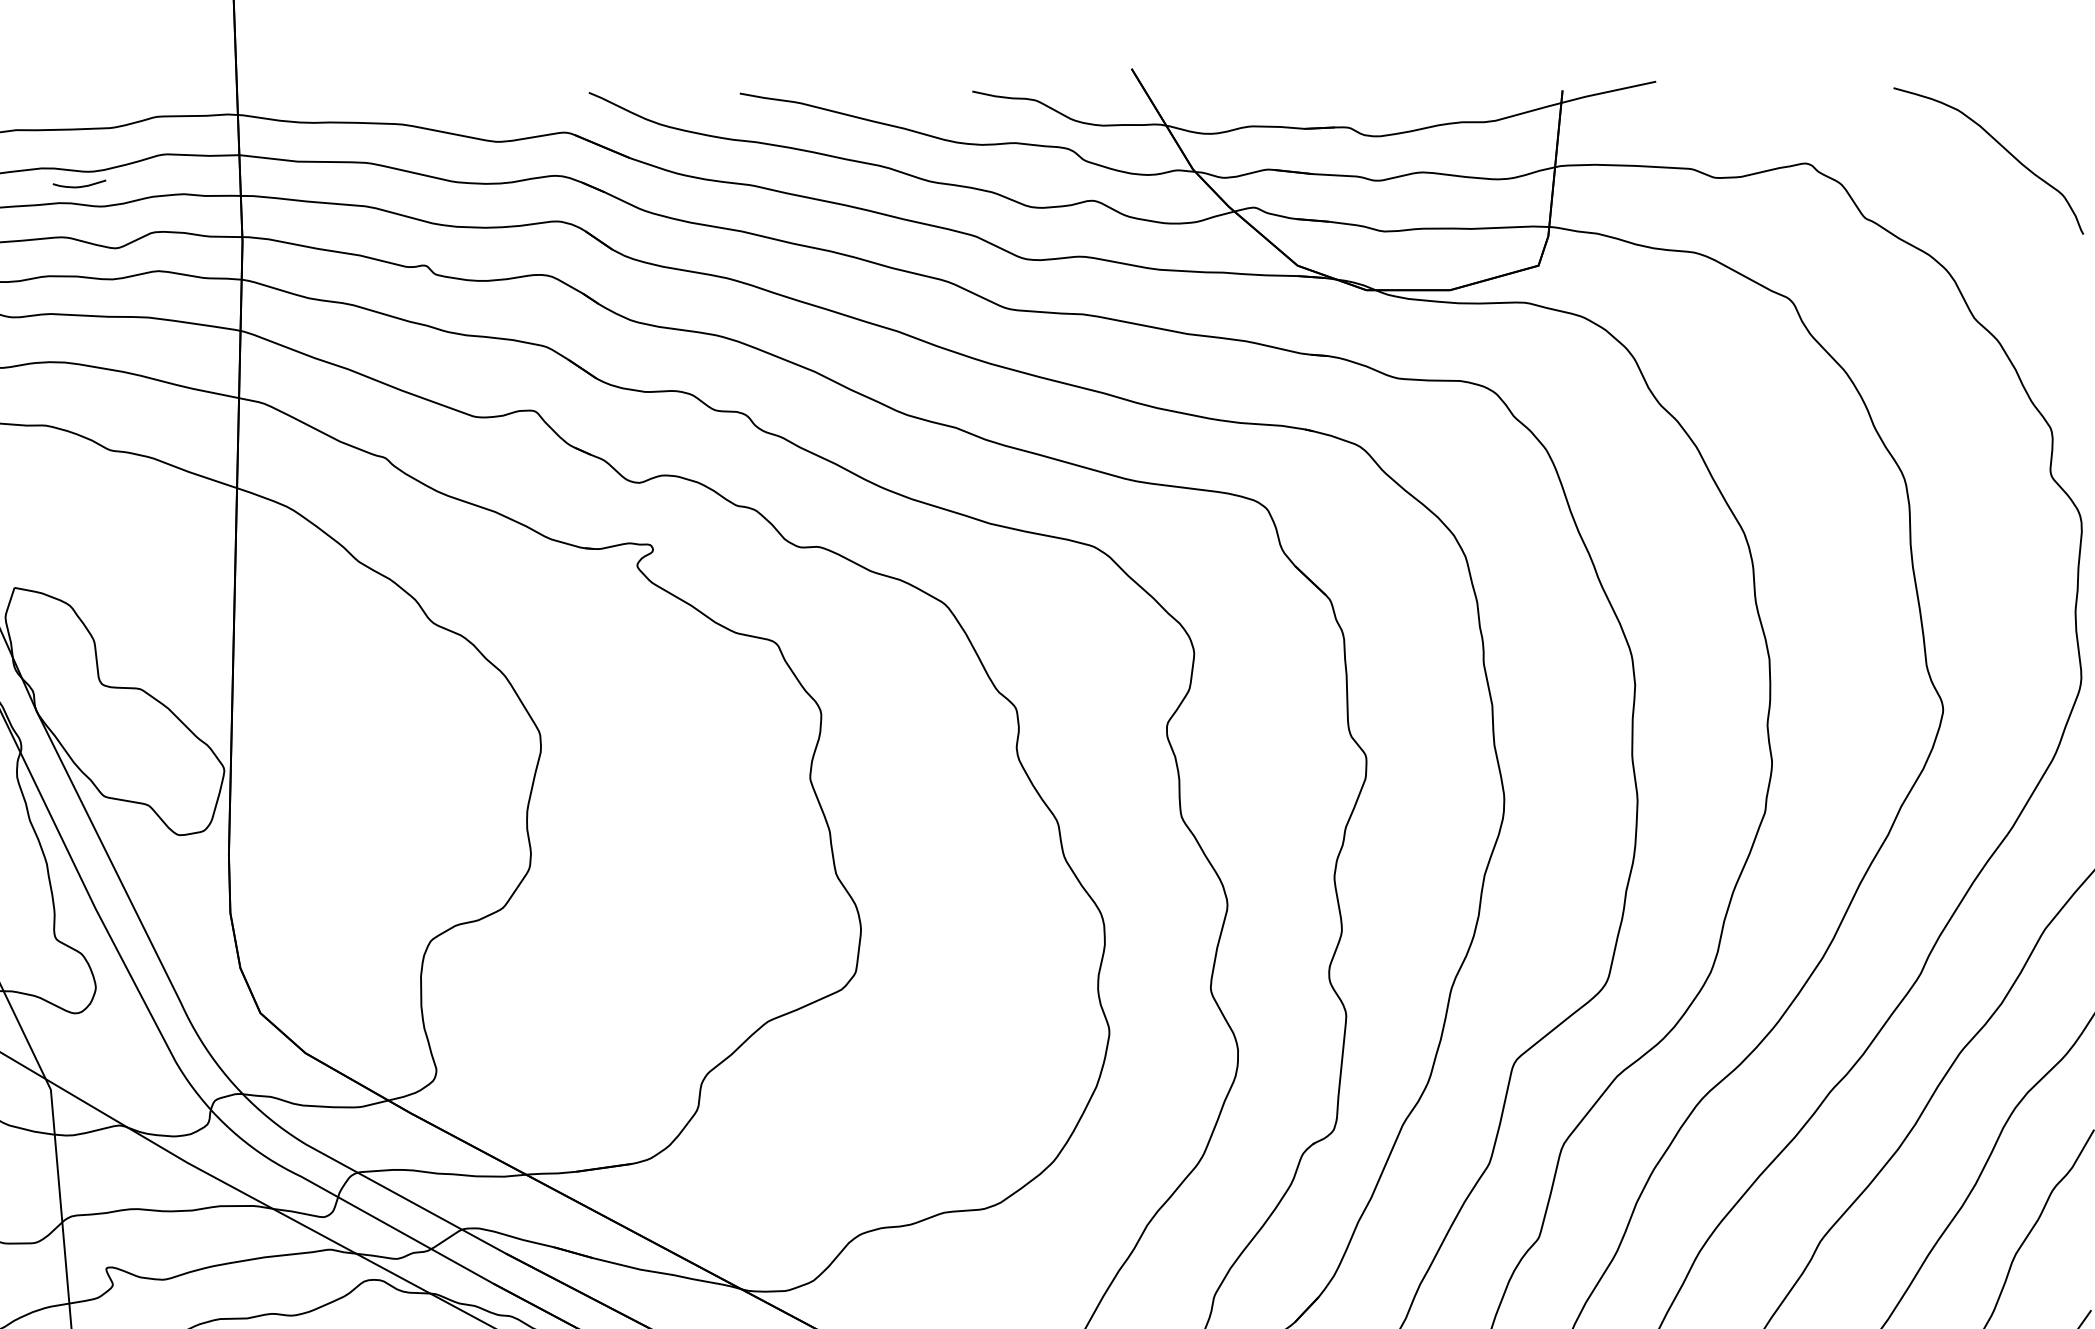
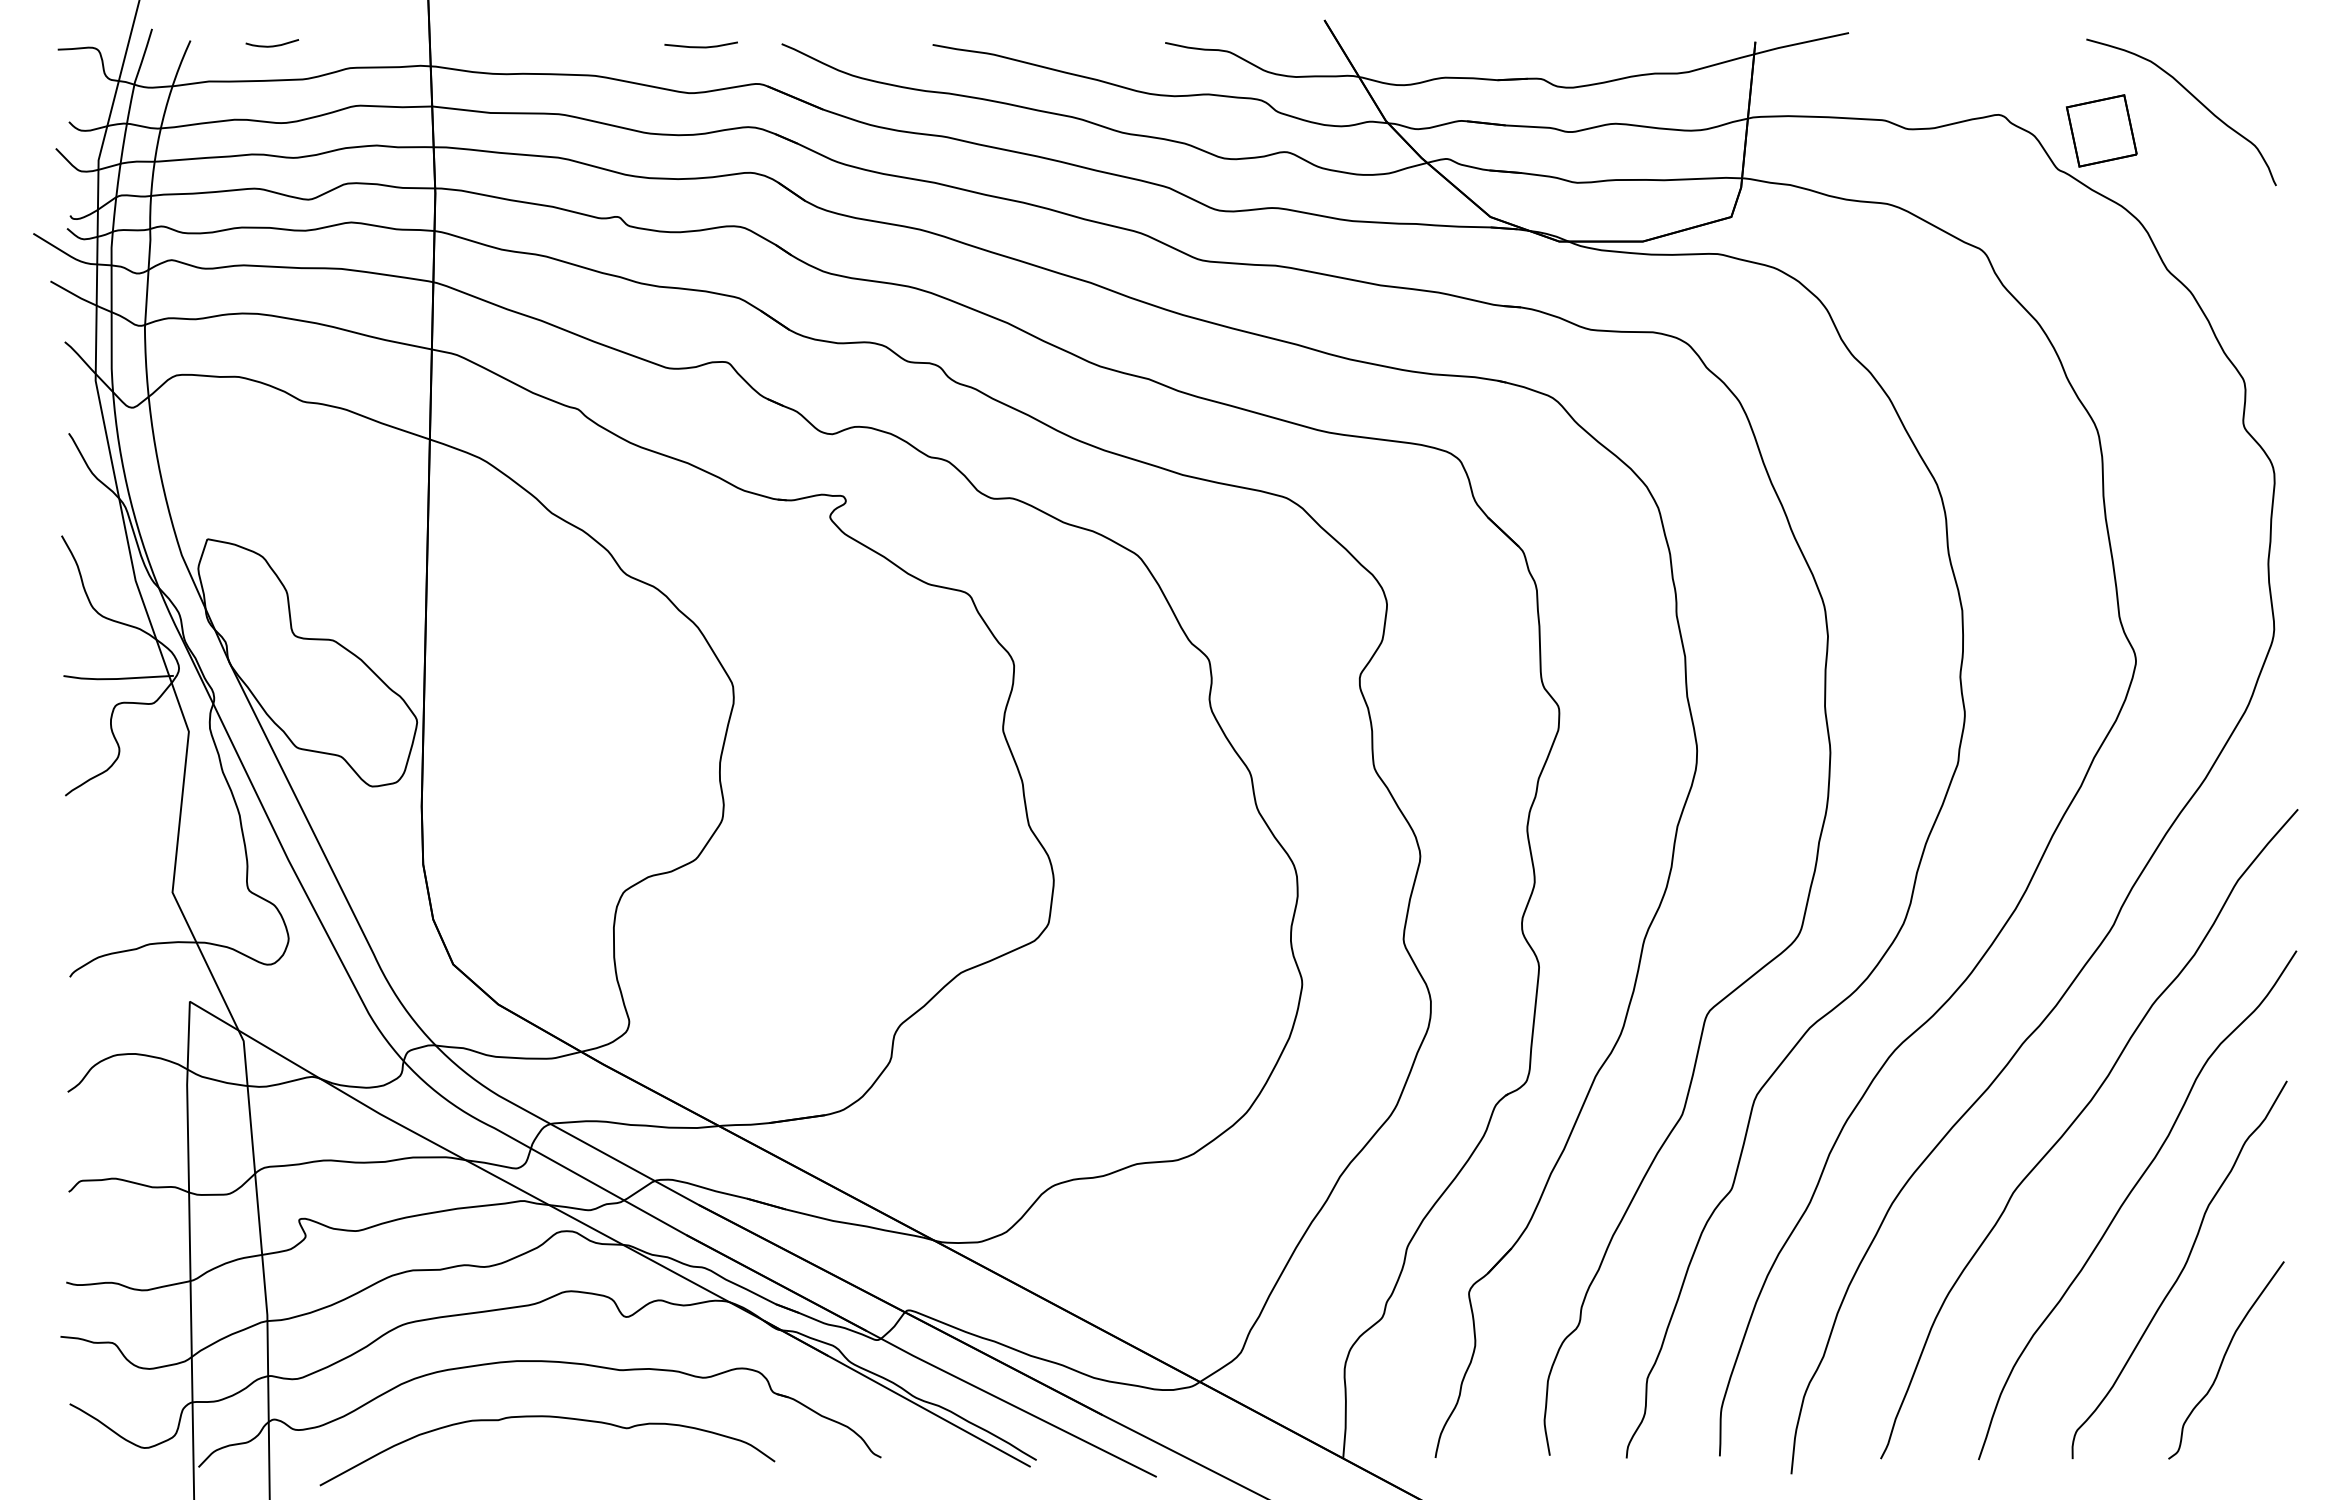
line: (507, 95) -> (700, 46), added
part: (1908, 179) -> (2101, 130), added
curve: (79, 186) -> (272, 45), moved

